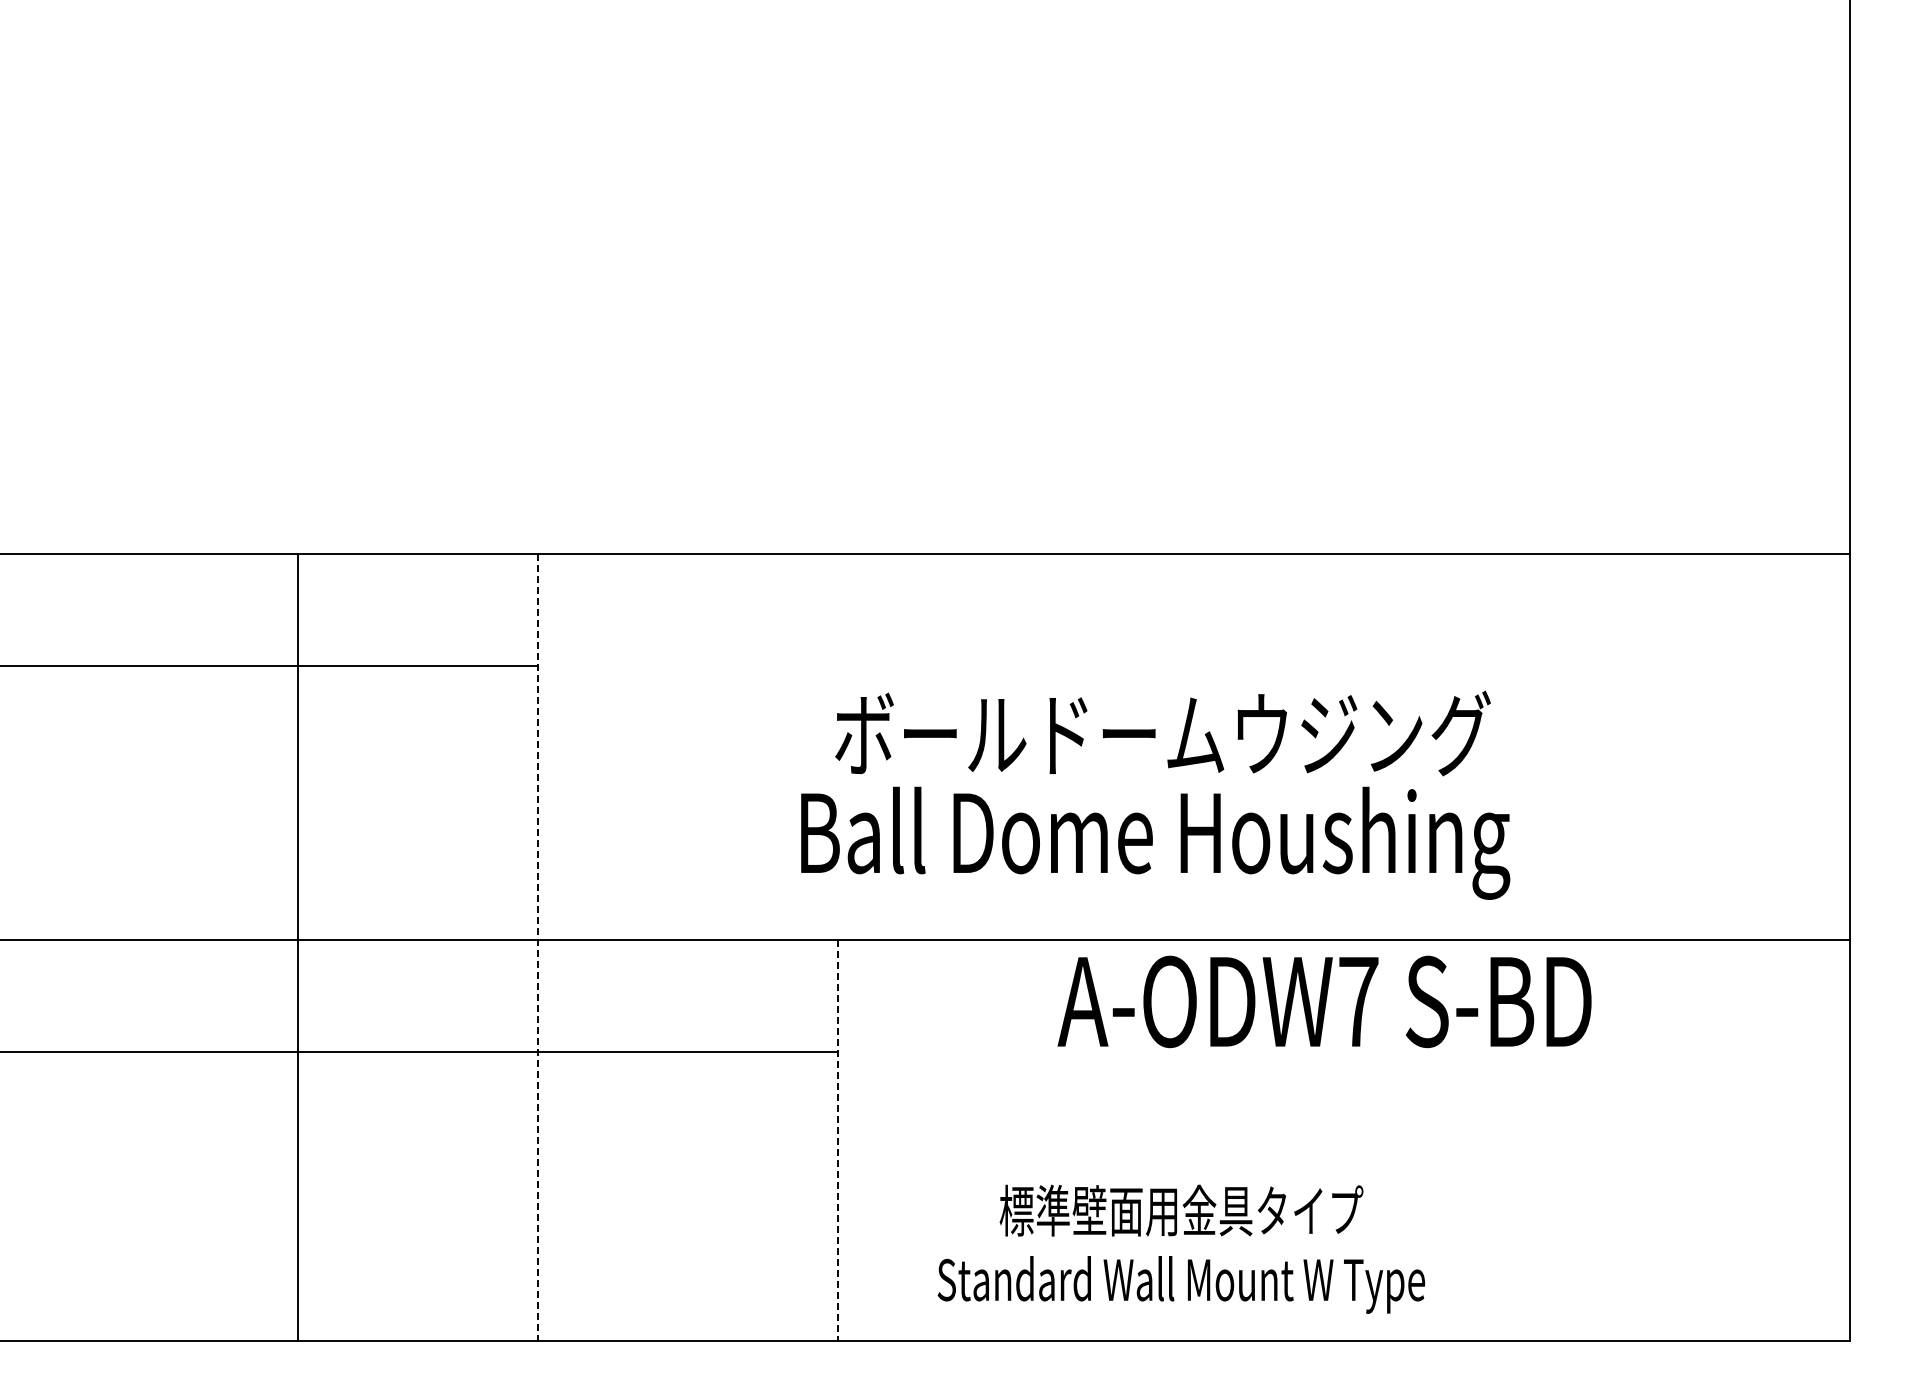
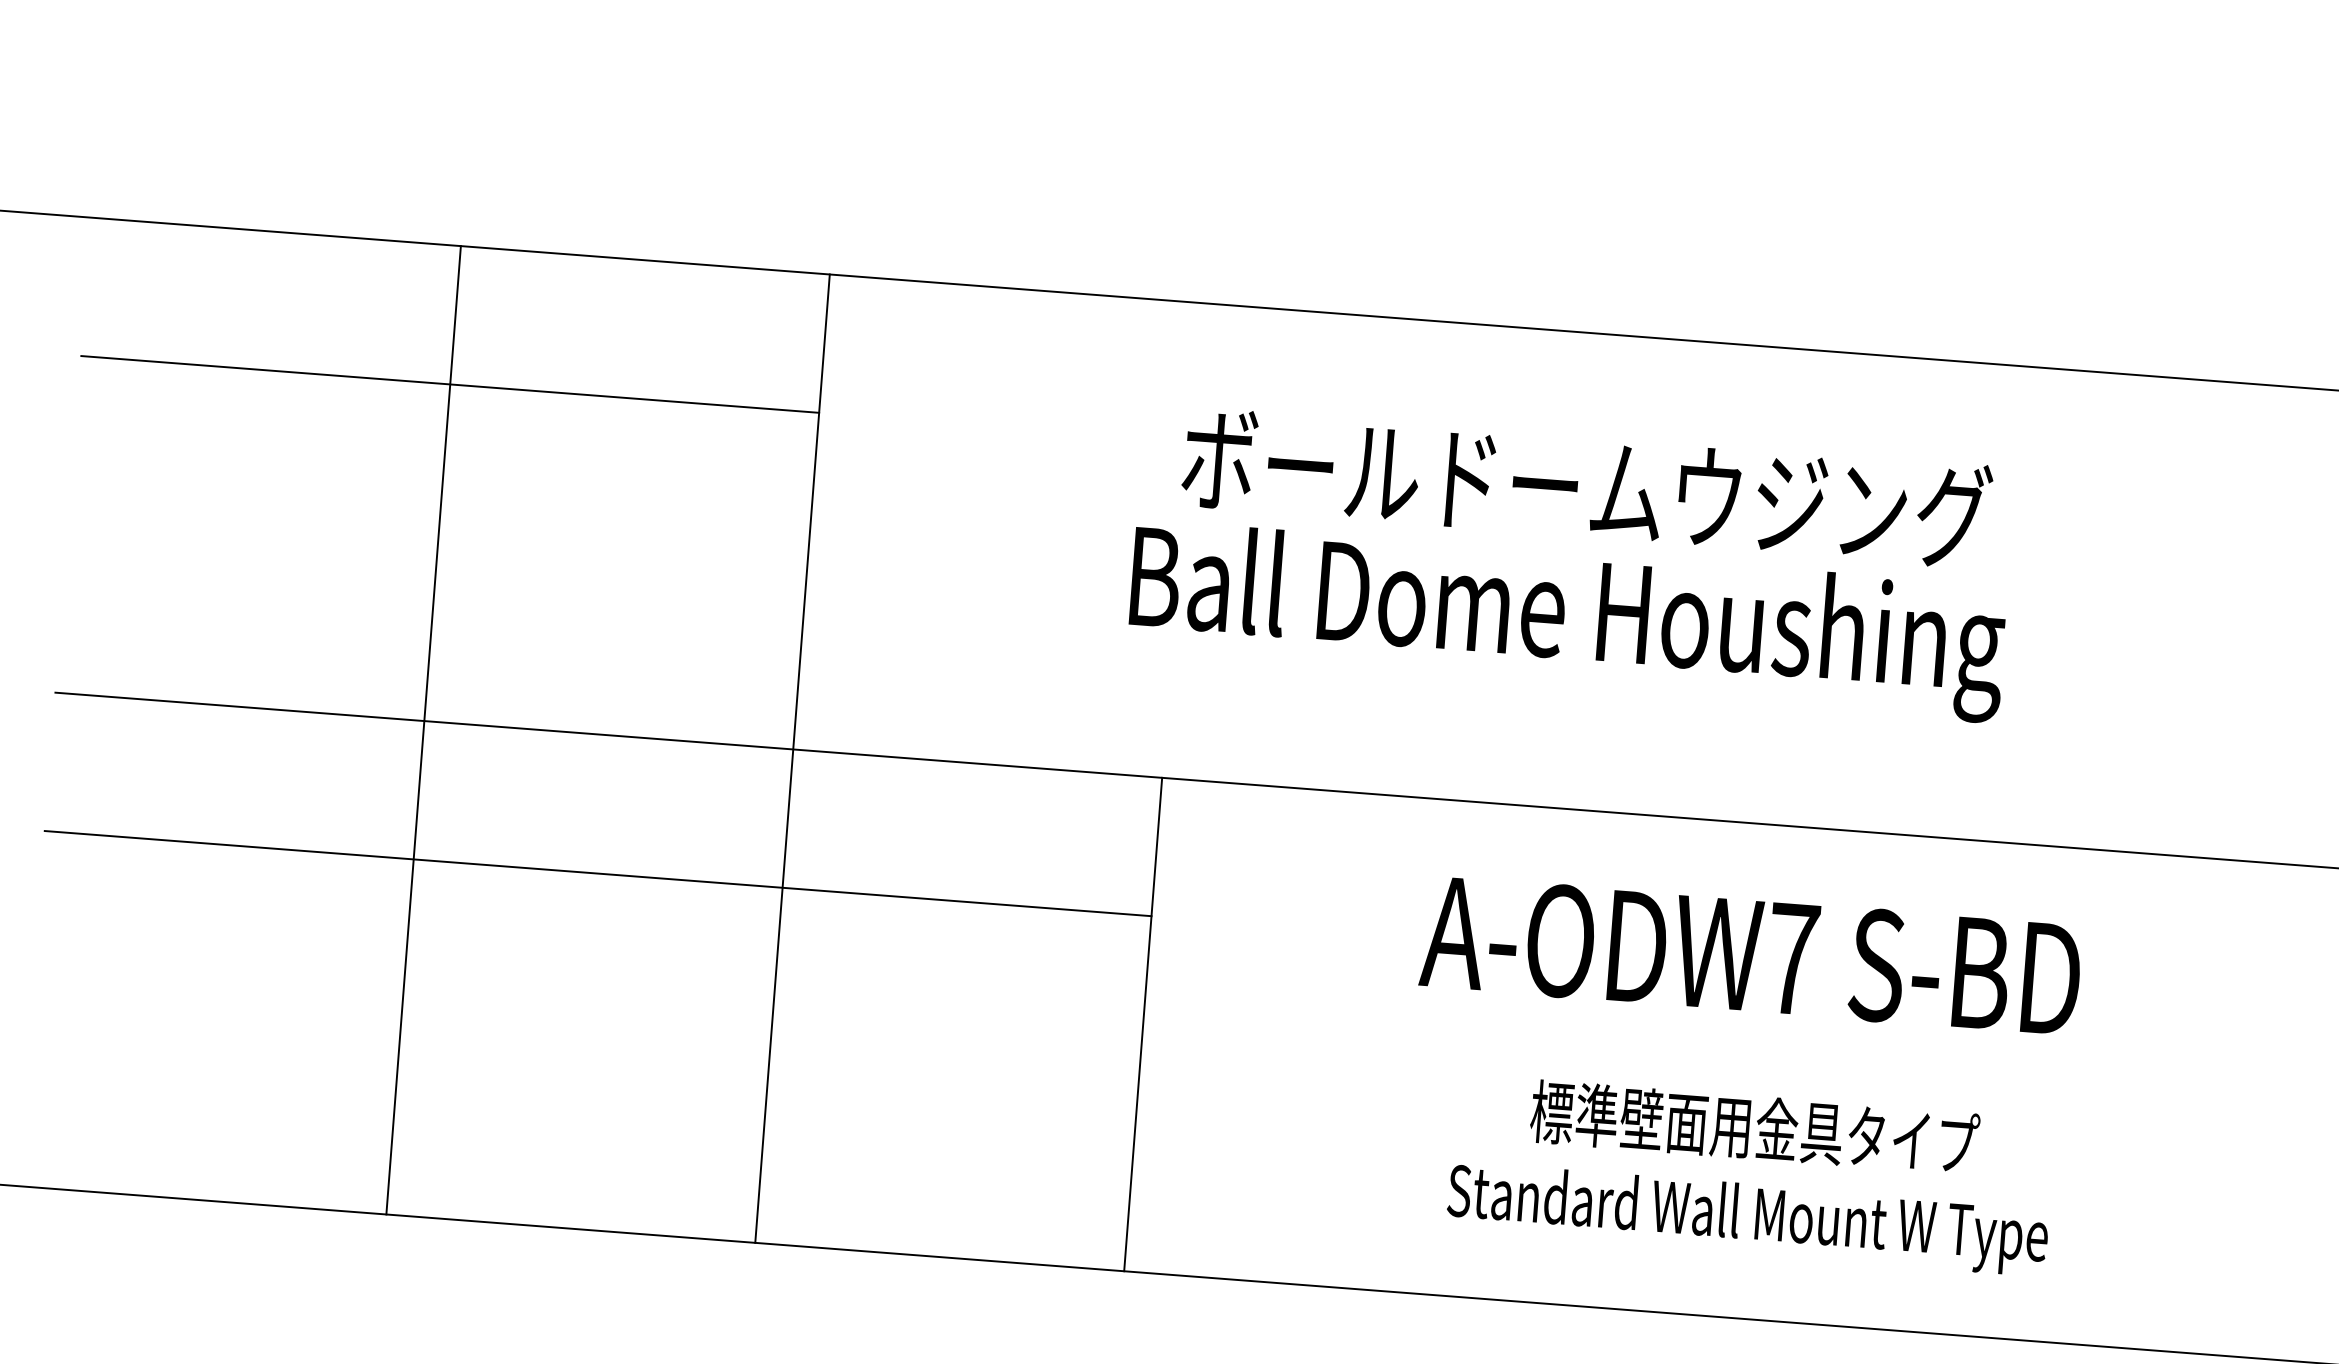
text: (1155, 794) -> (1571, 561), moved
line: (298, 946) -> (424, 729), moved
line: (538, 947) -> (793, 759), dashed -> solid
text: (1324, 1001) -> (1750, 955), moved
line: (837, 1140) -> (1142, 1024), dashed -> solid
text: (1180, 1248) -> (1750, 1174), moved

